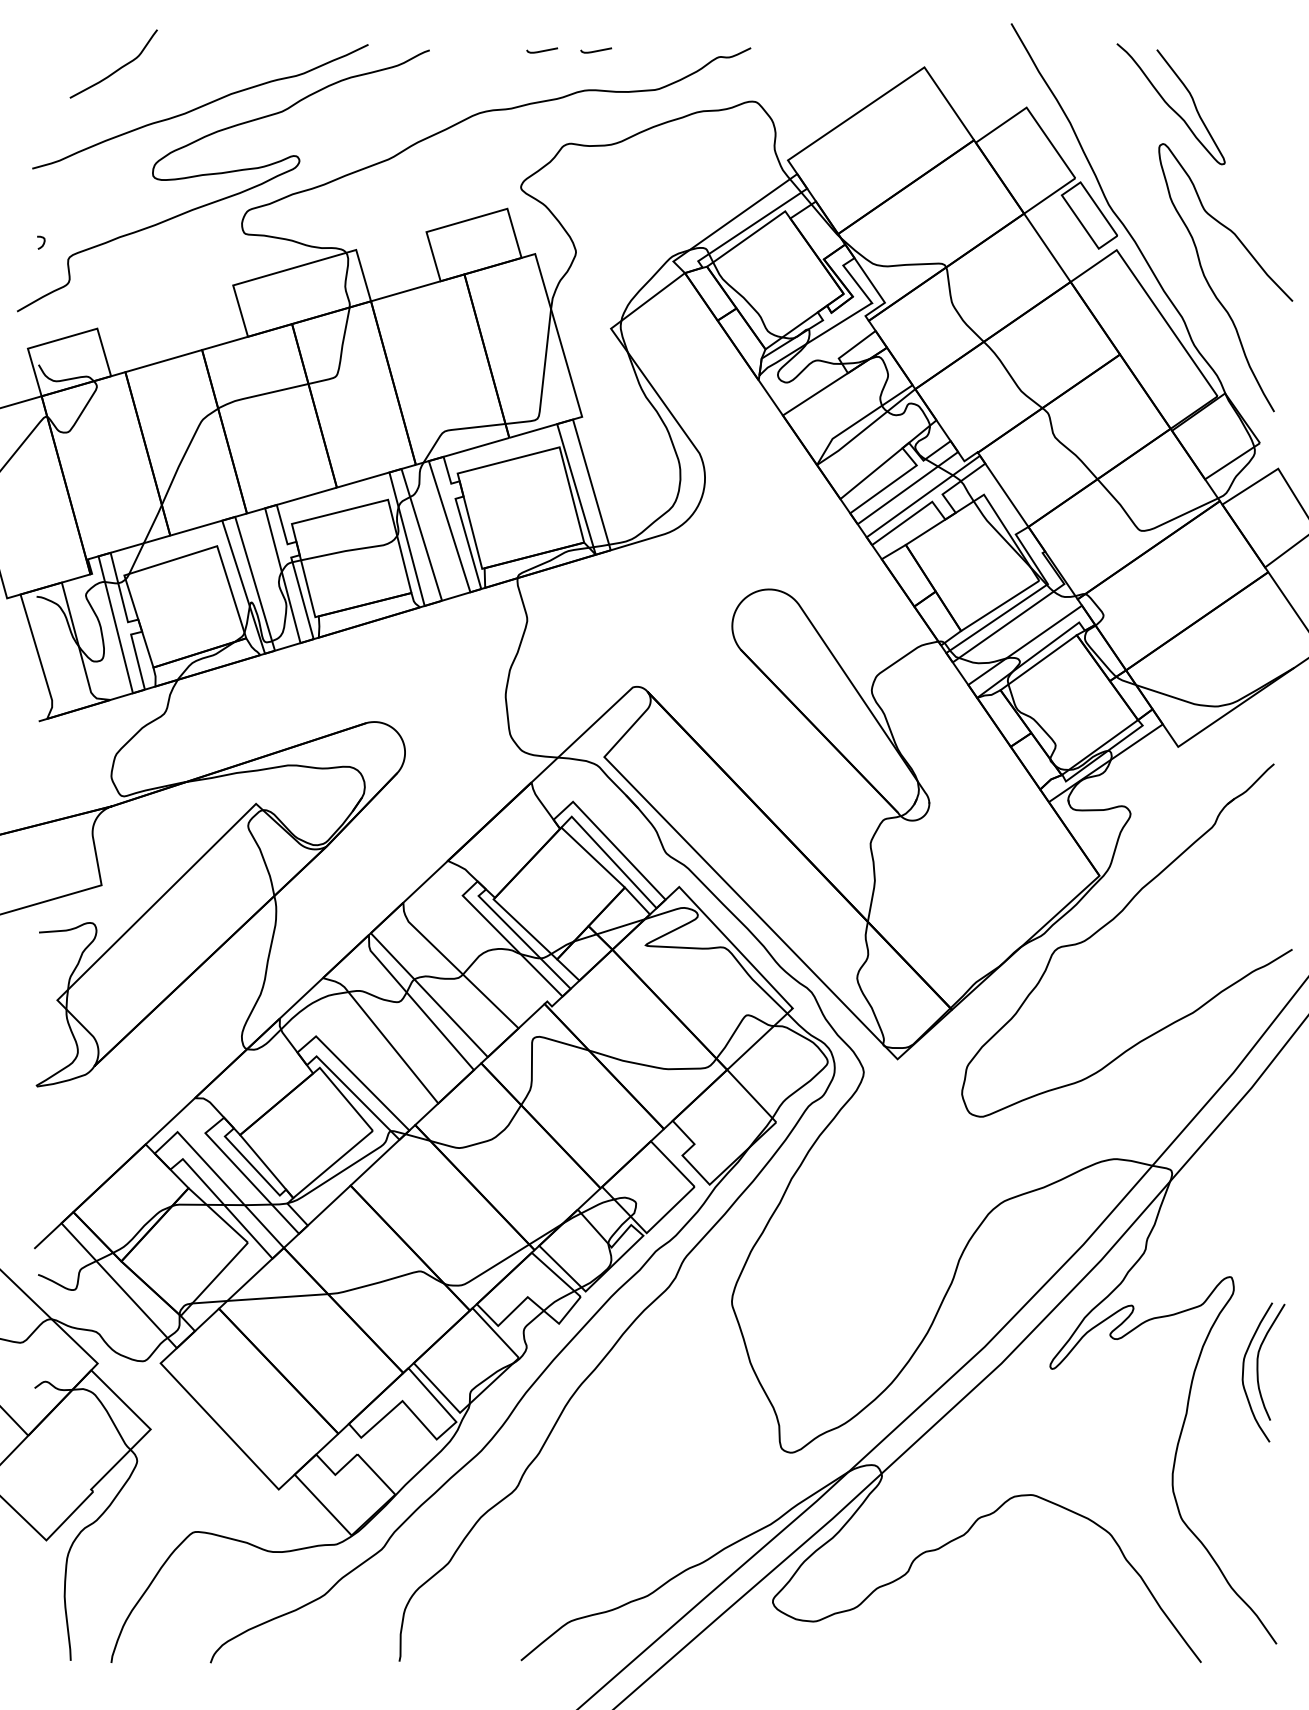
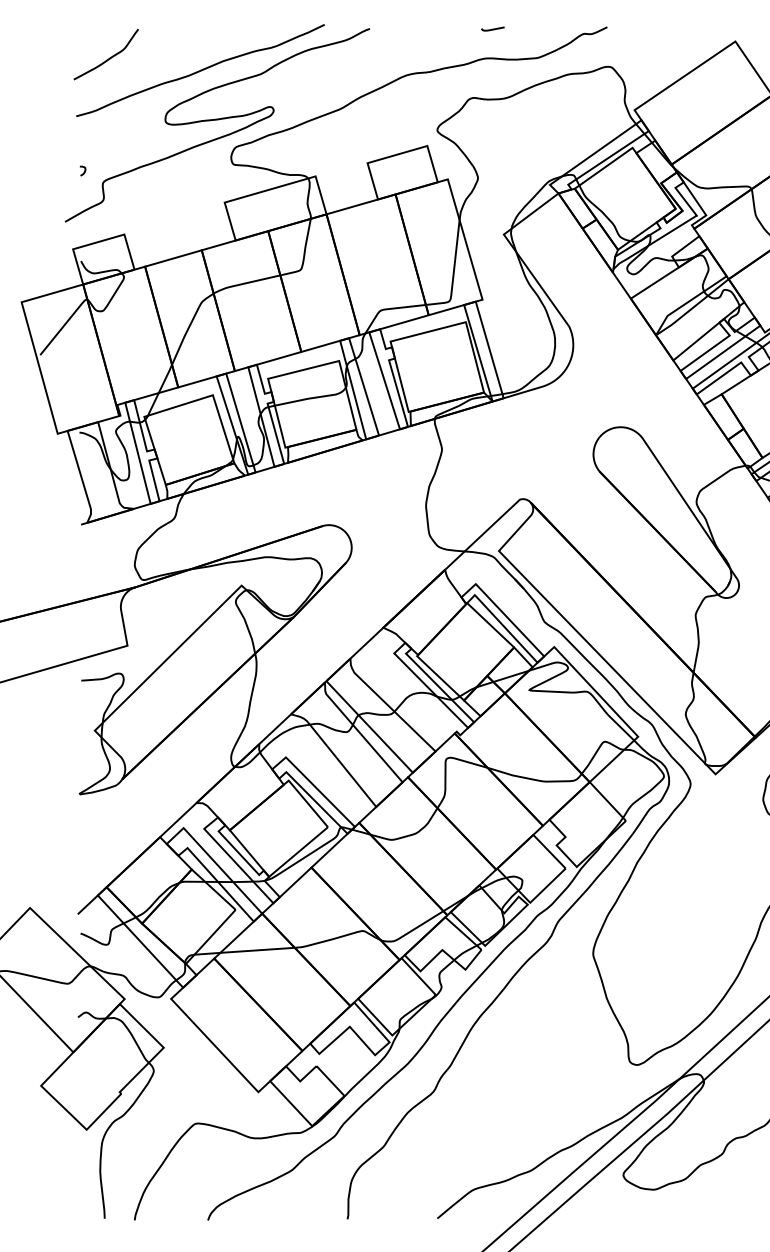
curve: (542, 50) -> (453, 29), removed
curve: (116, 69) -> (108, 58), moved

